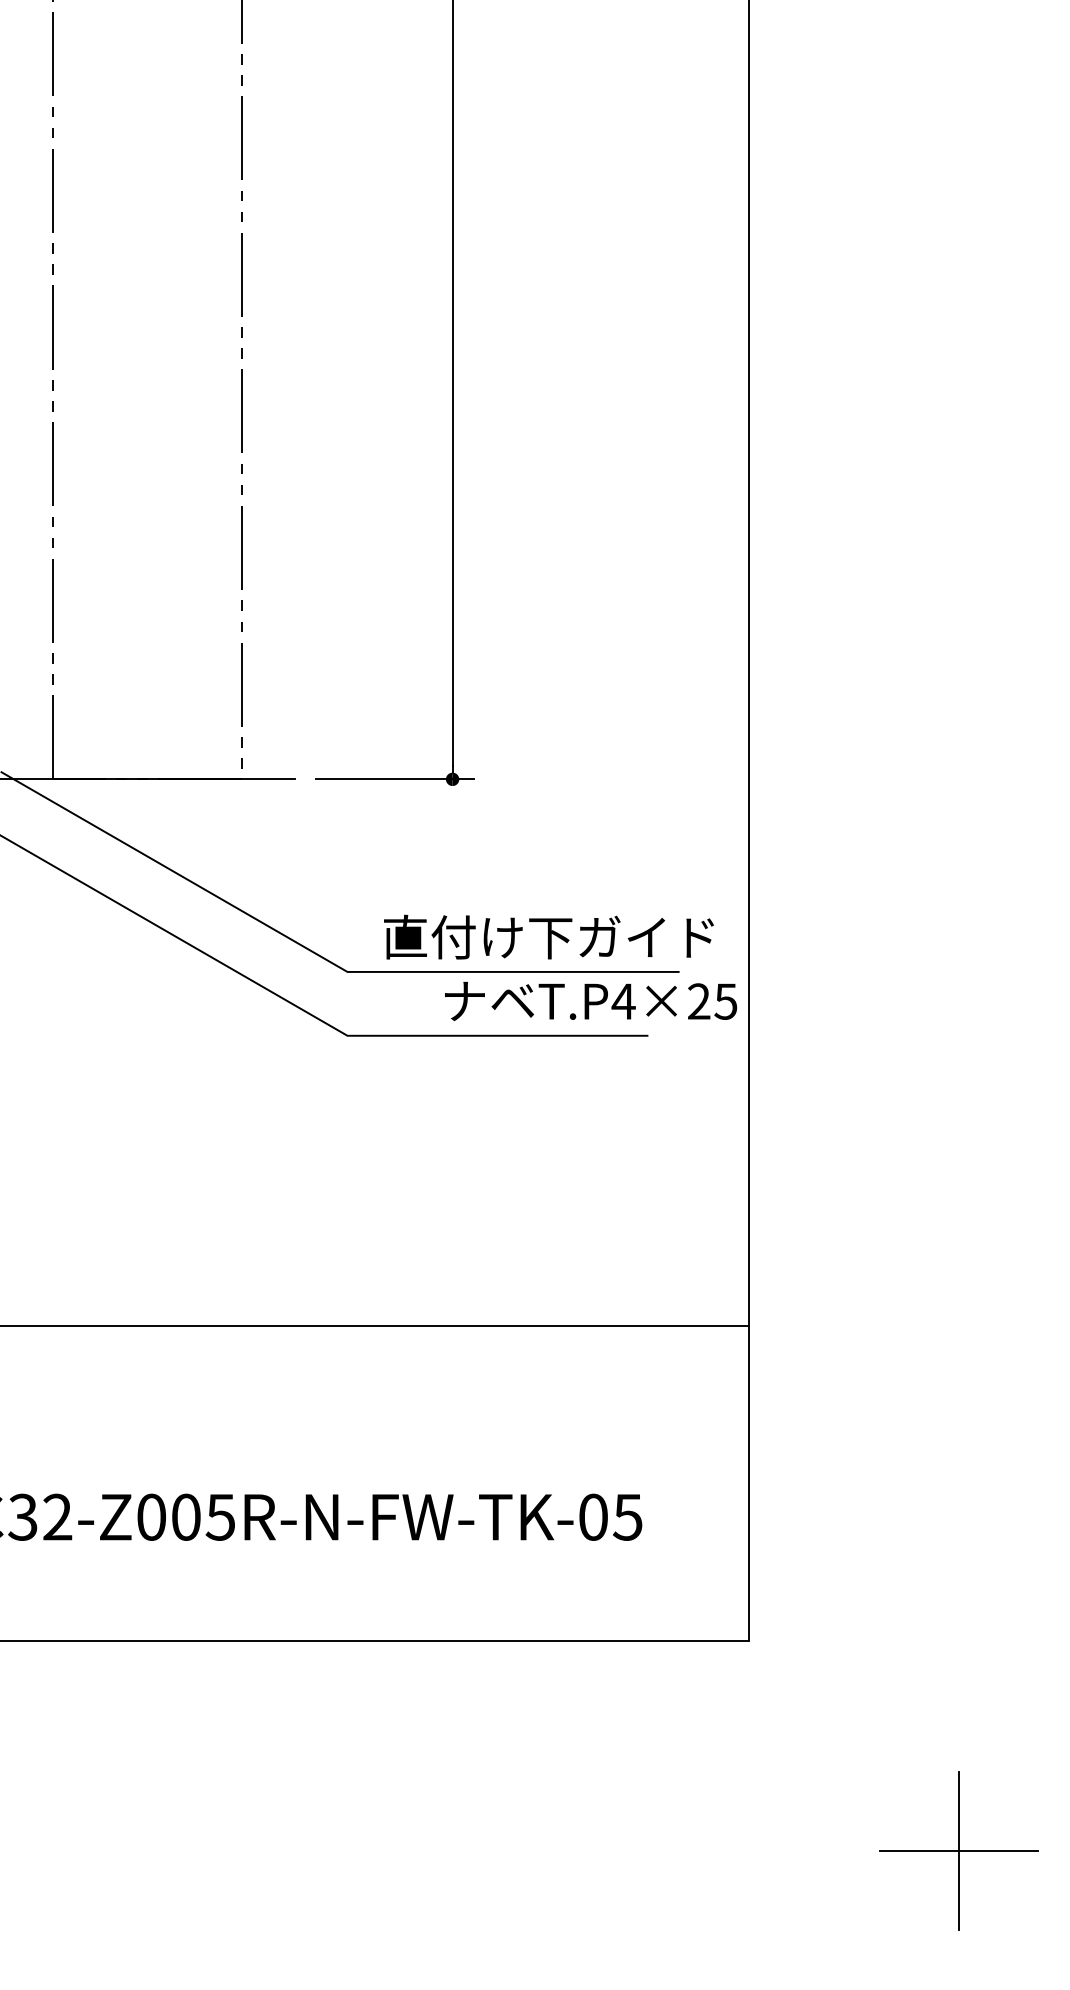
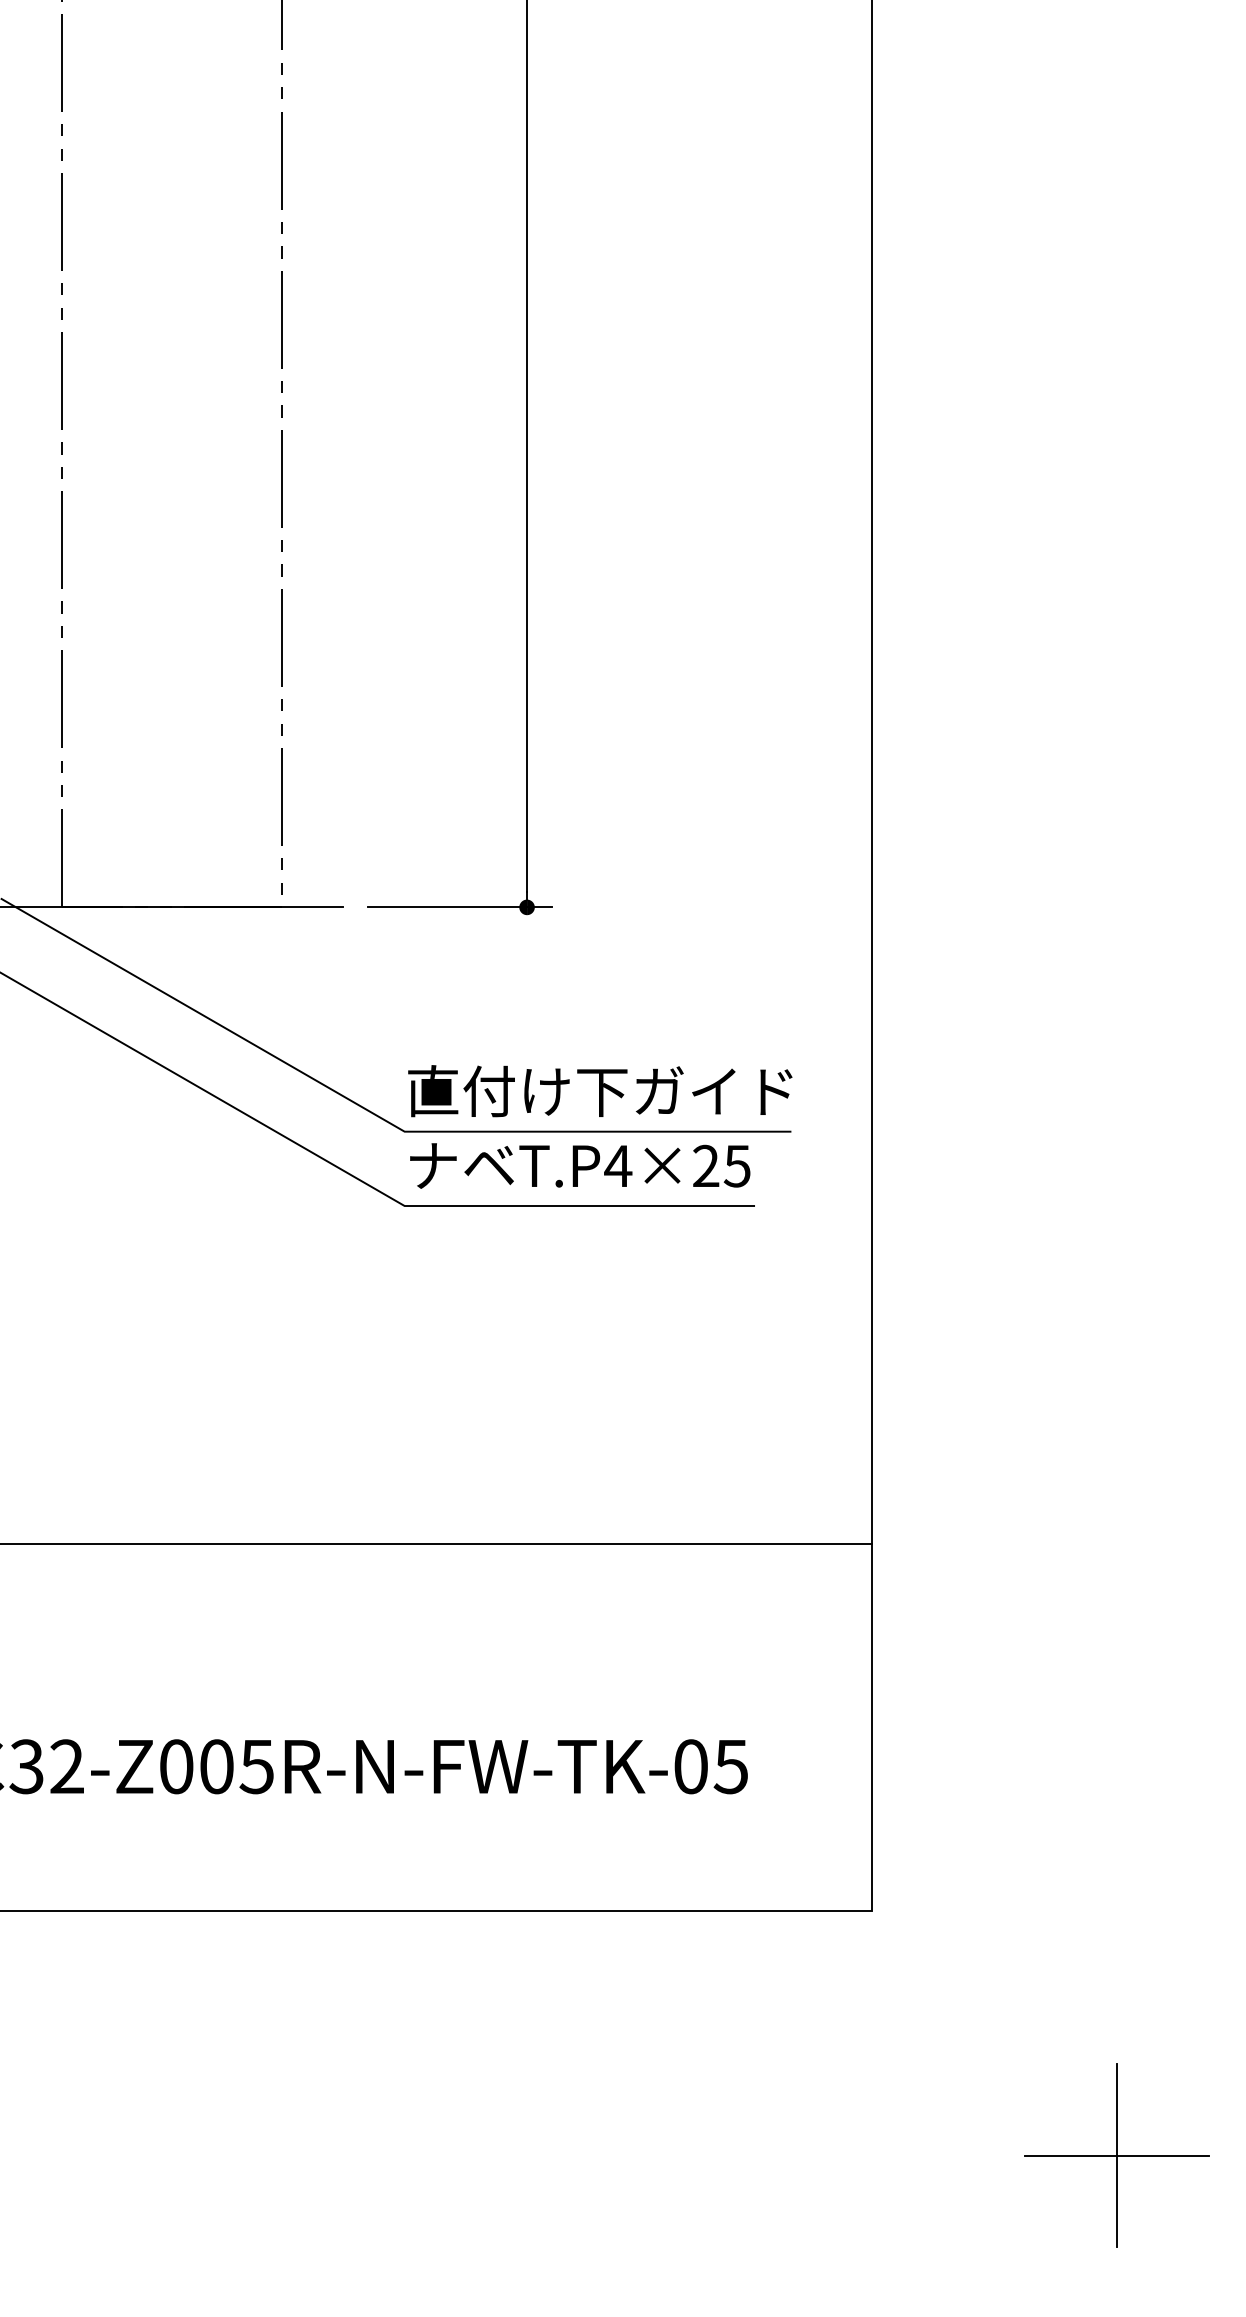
text: (549, 937) -> (600, 1091), moved
text: (591, 1001) -> (580, 1165), moved

